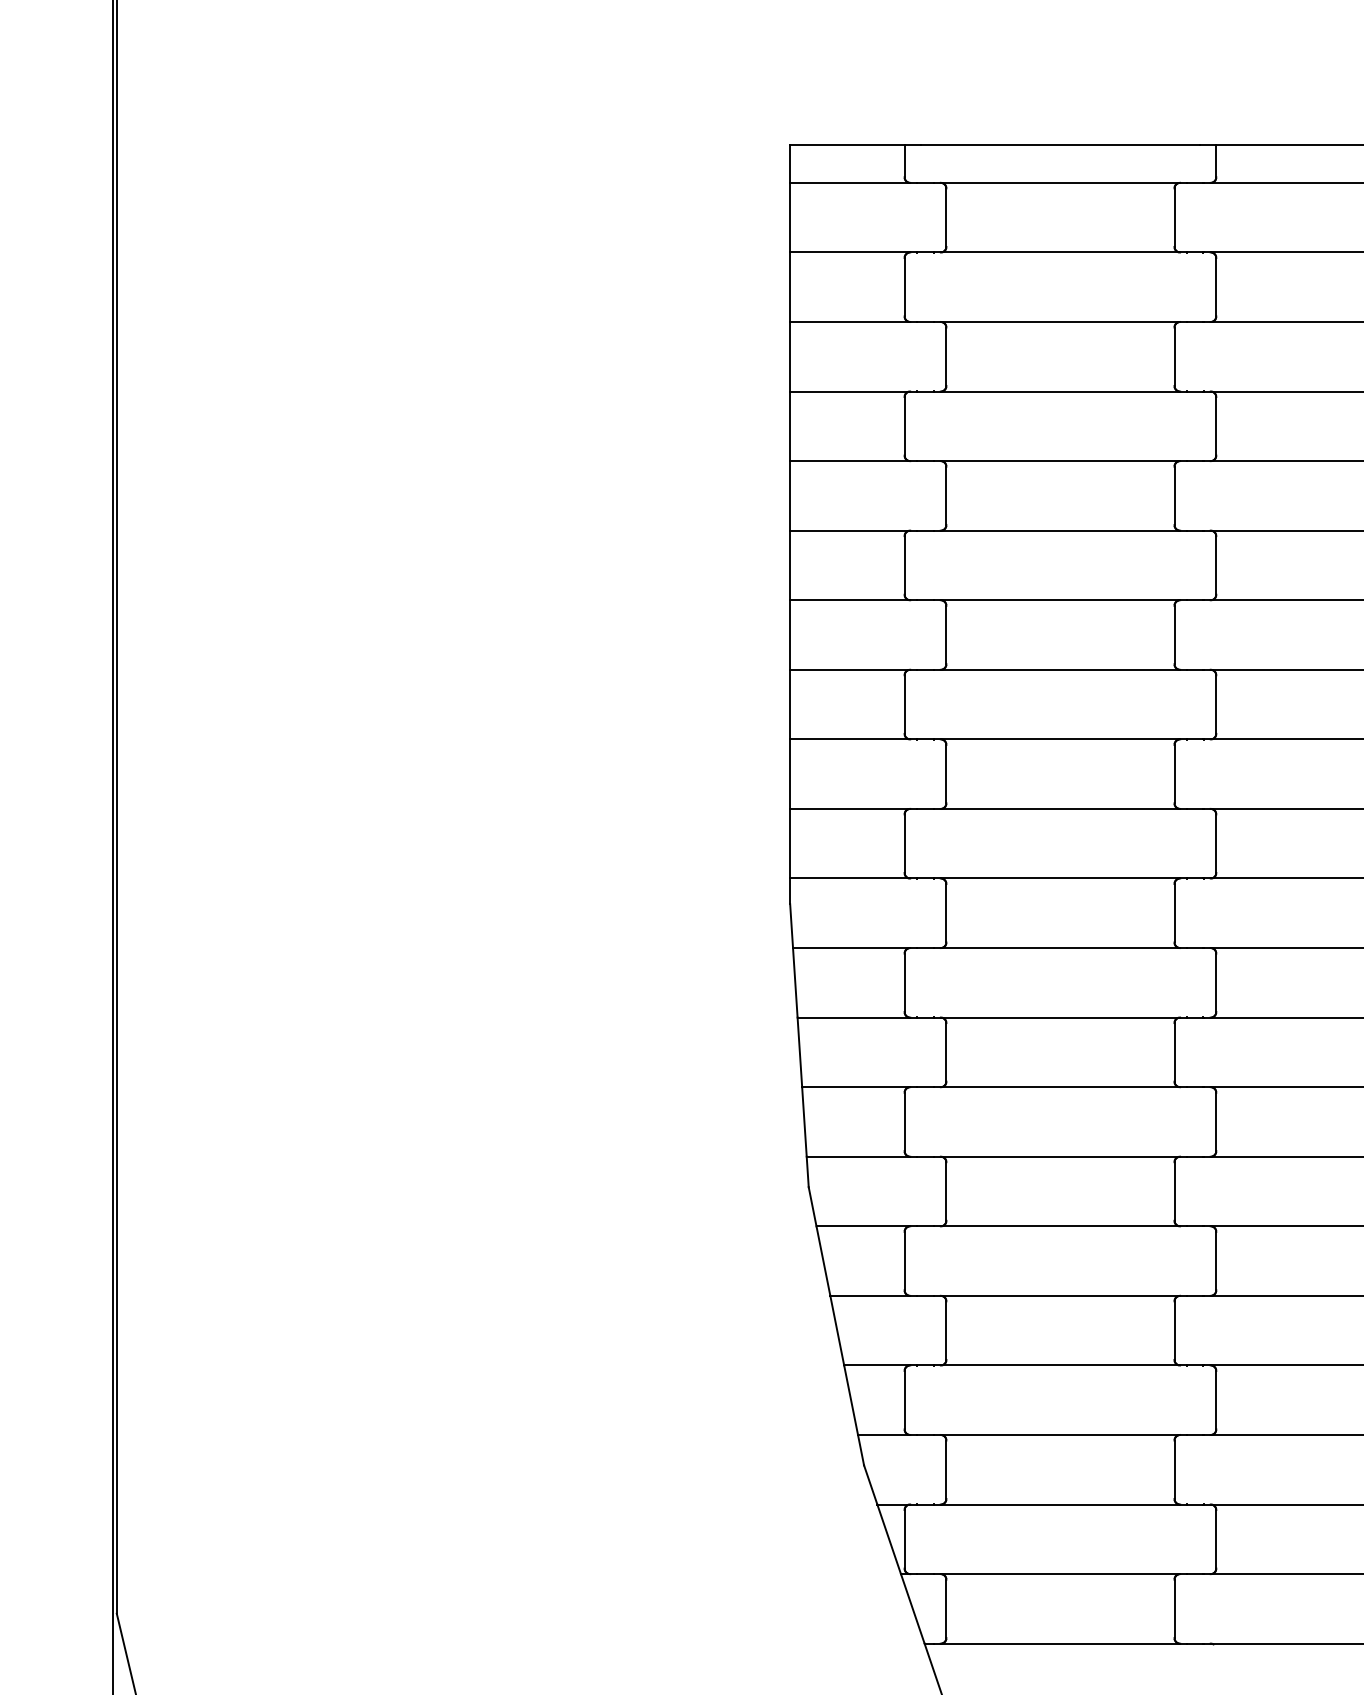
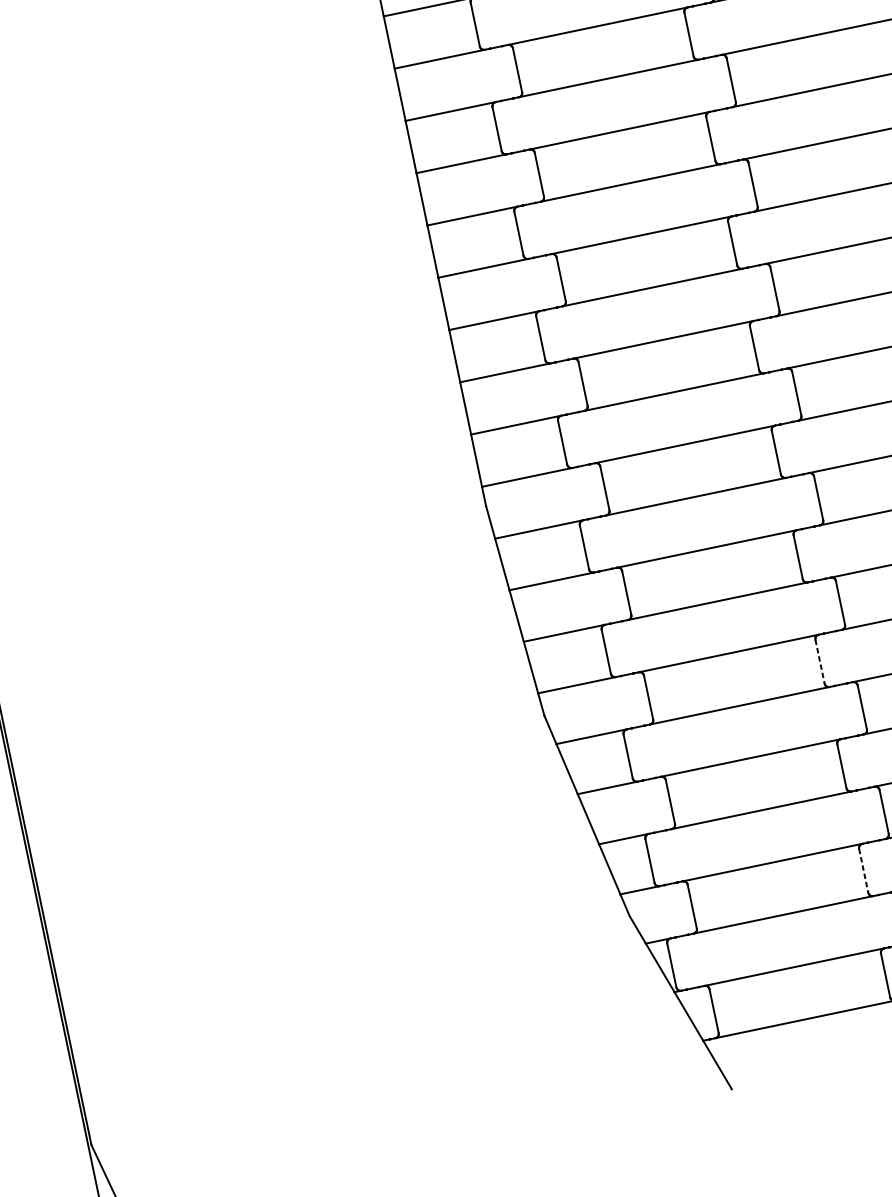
line: (1174, 1192) -> (820, 662), solid -> dashed
line: (1174, 1470) -> (863, 871), solid -> dashed

